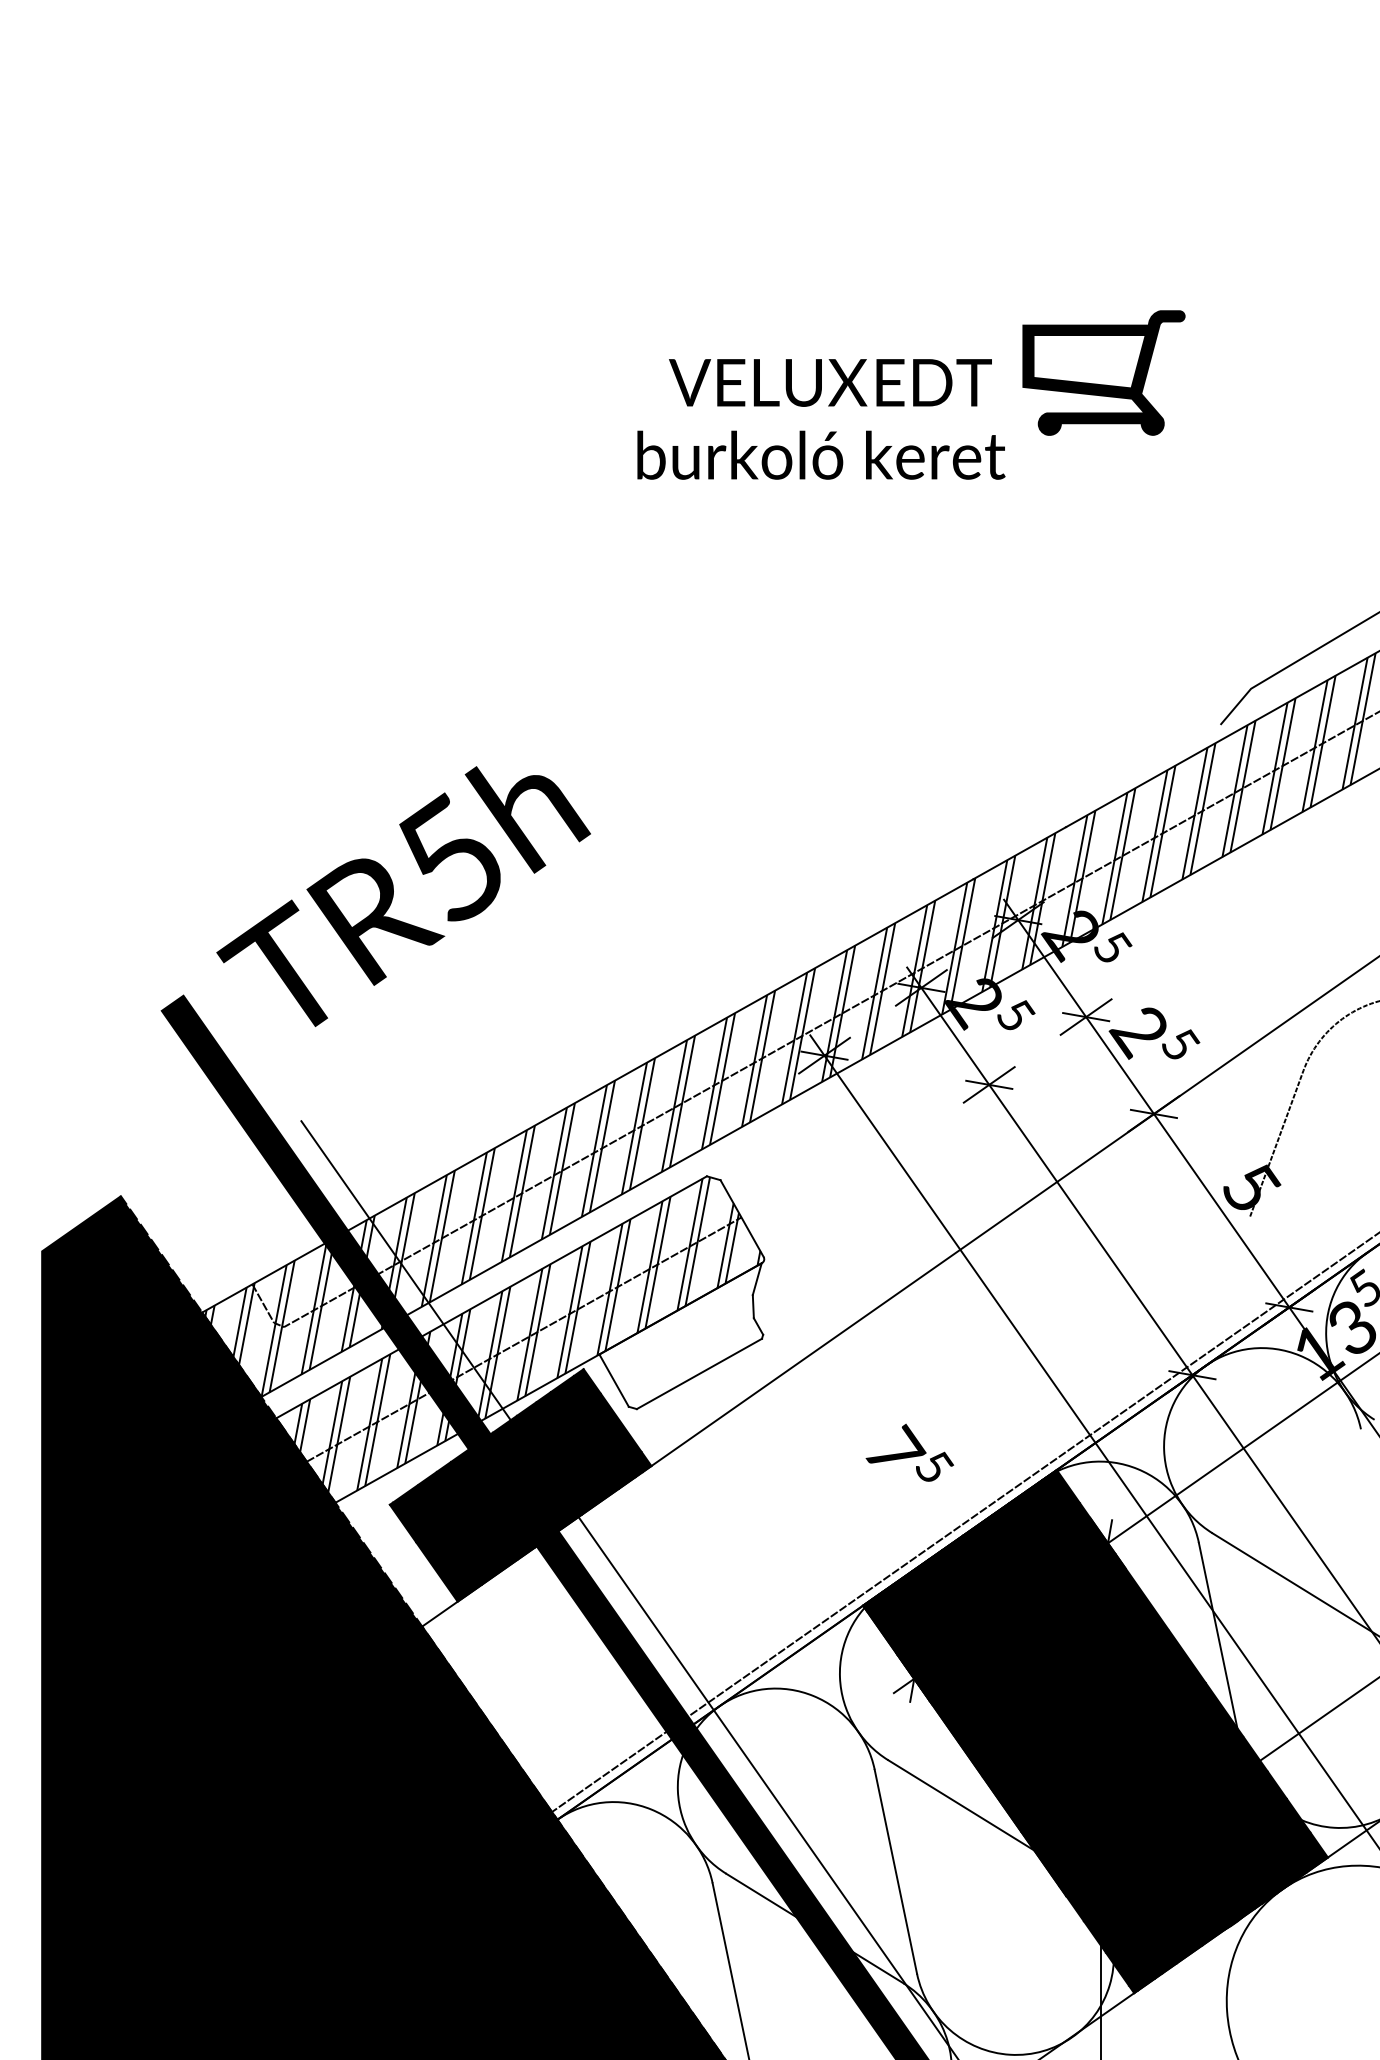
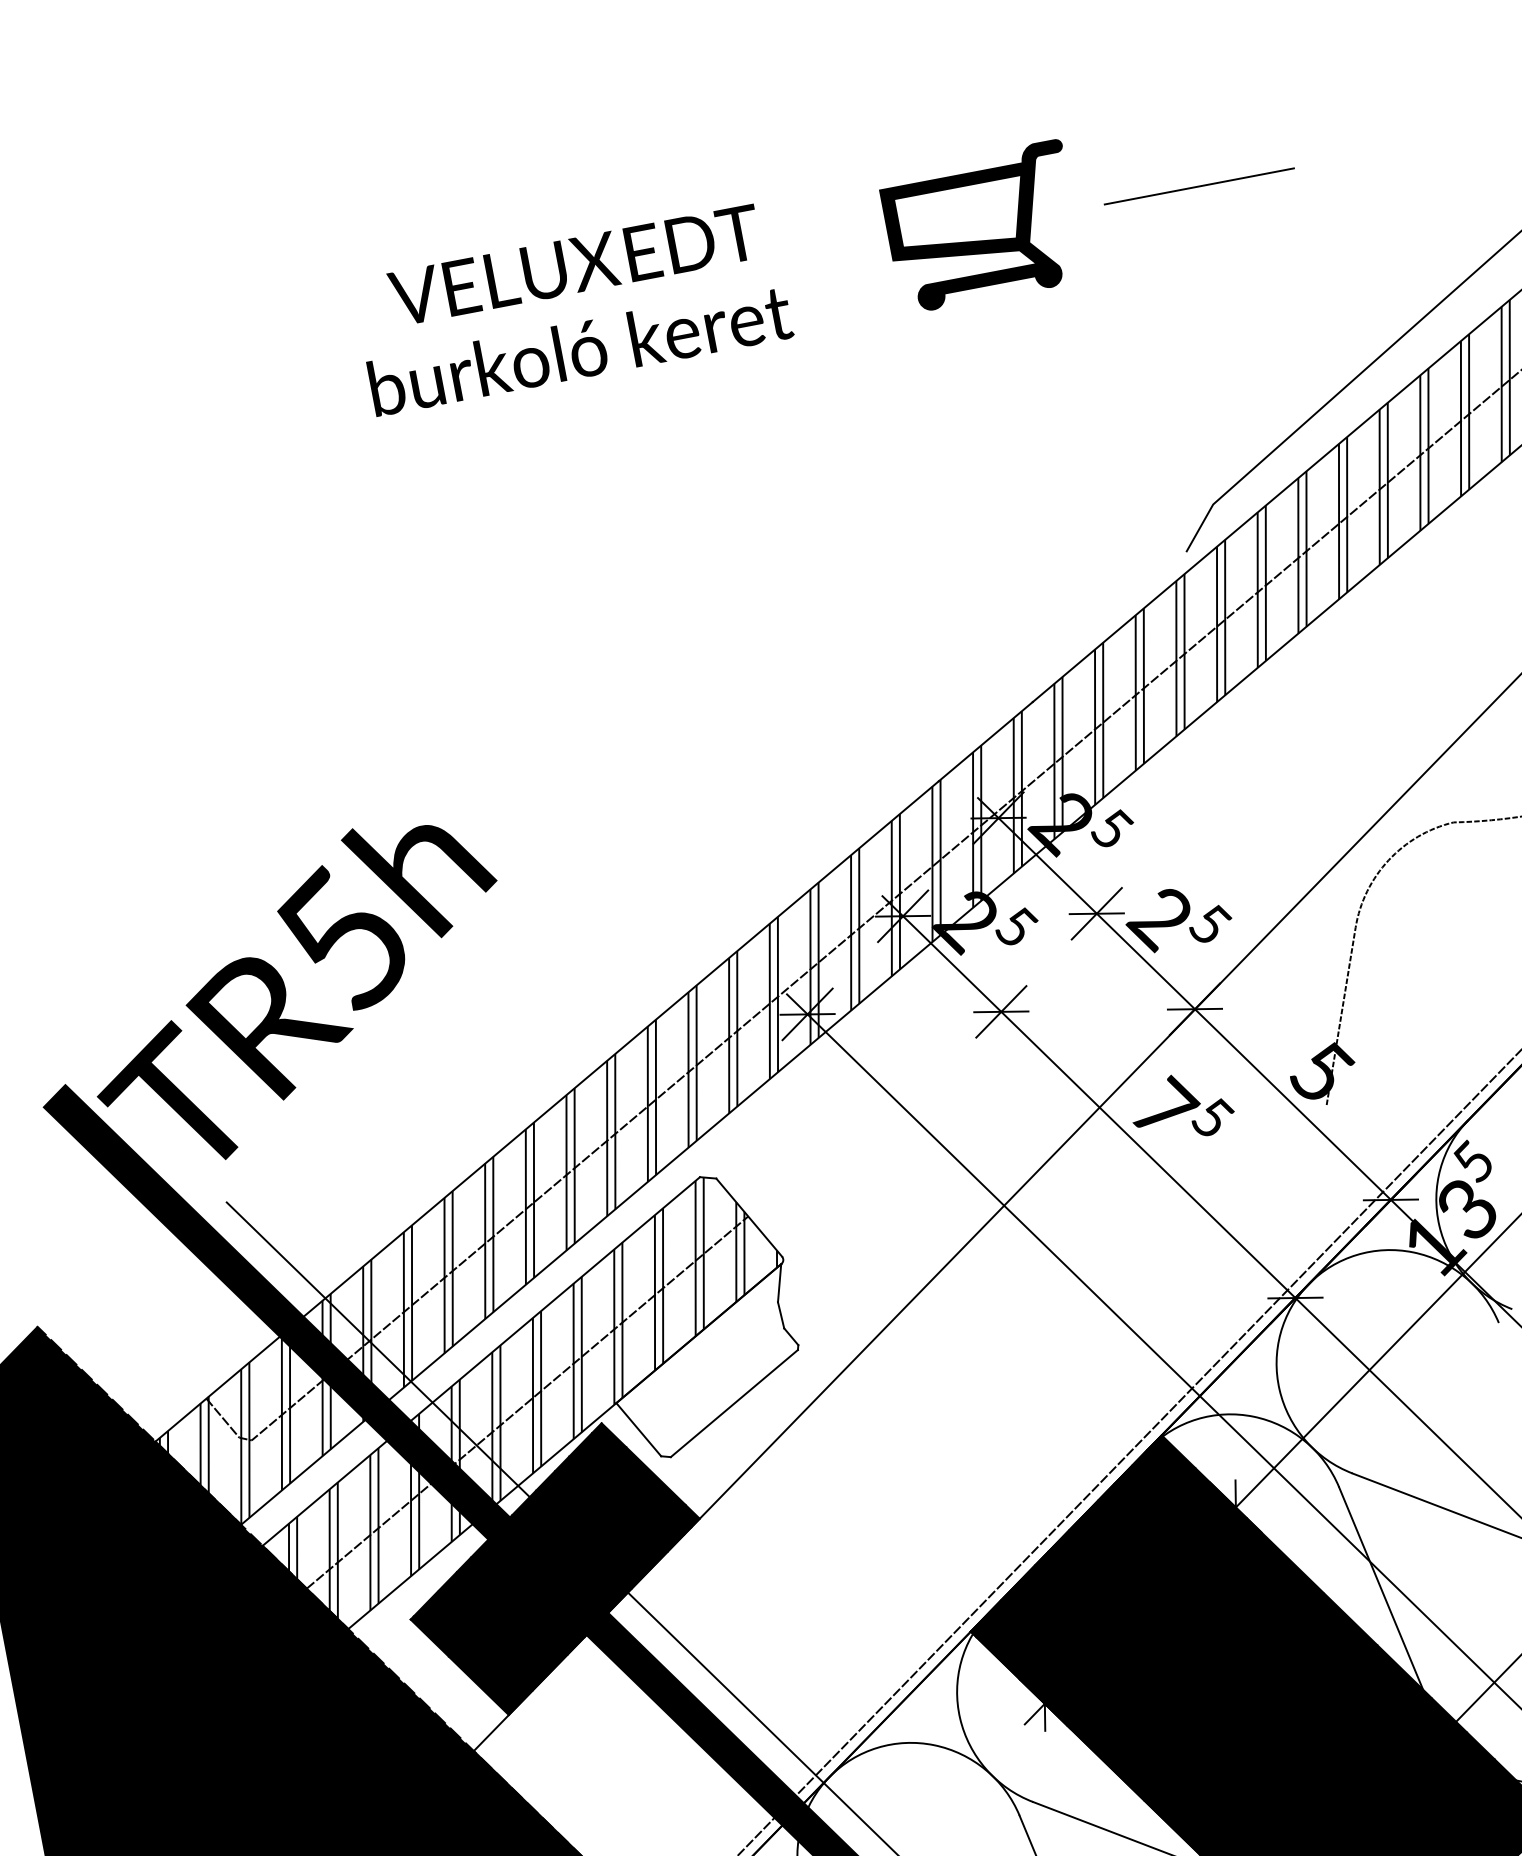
part: (1103, 372) -> (981, 226), moved
line: (1290, 416) -> (1198, 186), added
text: (821, 419) -> (572, 309), moved
text: (403, 896) -> (297, 992), moved
text: (909, 1452) -> (1181, 1106), moved

